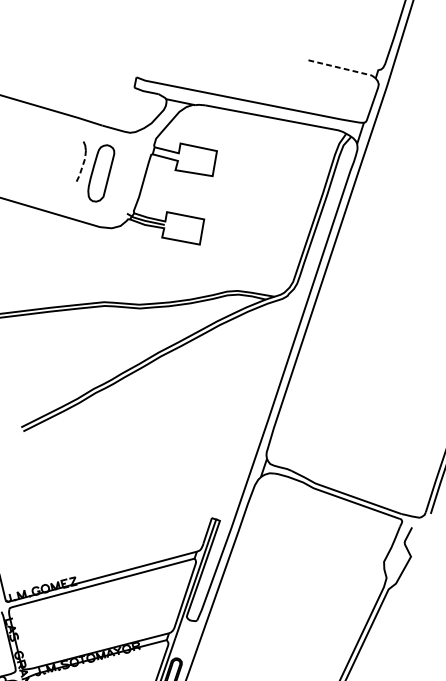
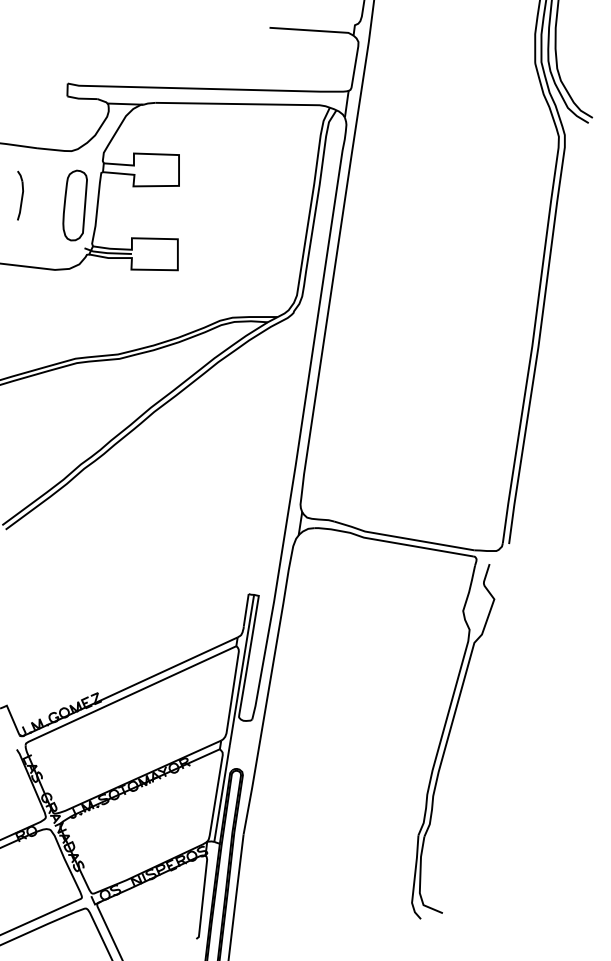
line: (343, 68) -> (312, 30), dashed -> solid
line: (82, 166) -> (21, 201), dashed -> solid
part: (100, 173) -> (74, 205), moved

